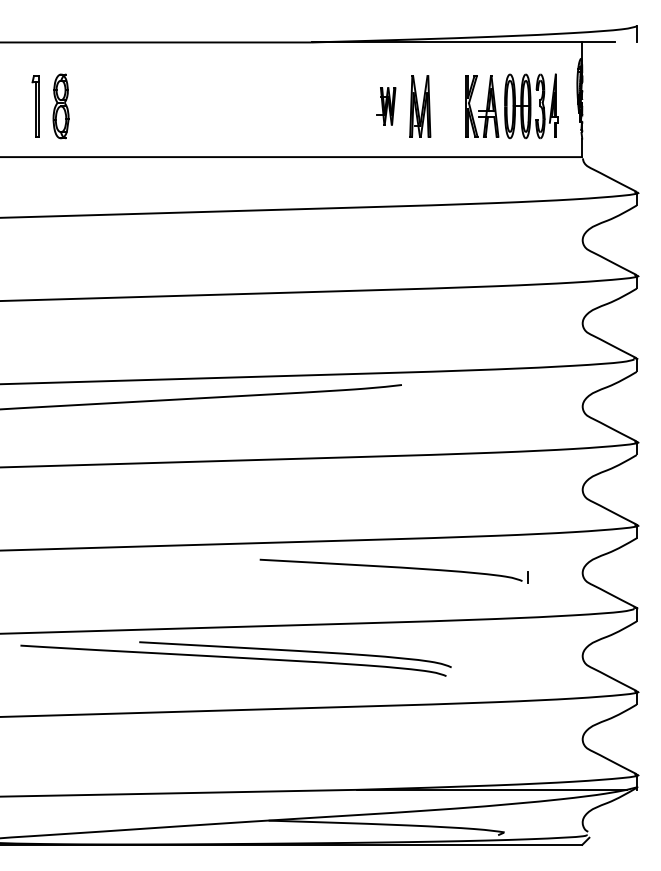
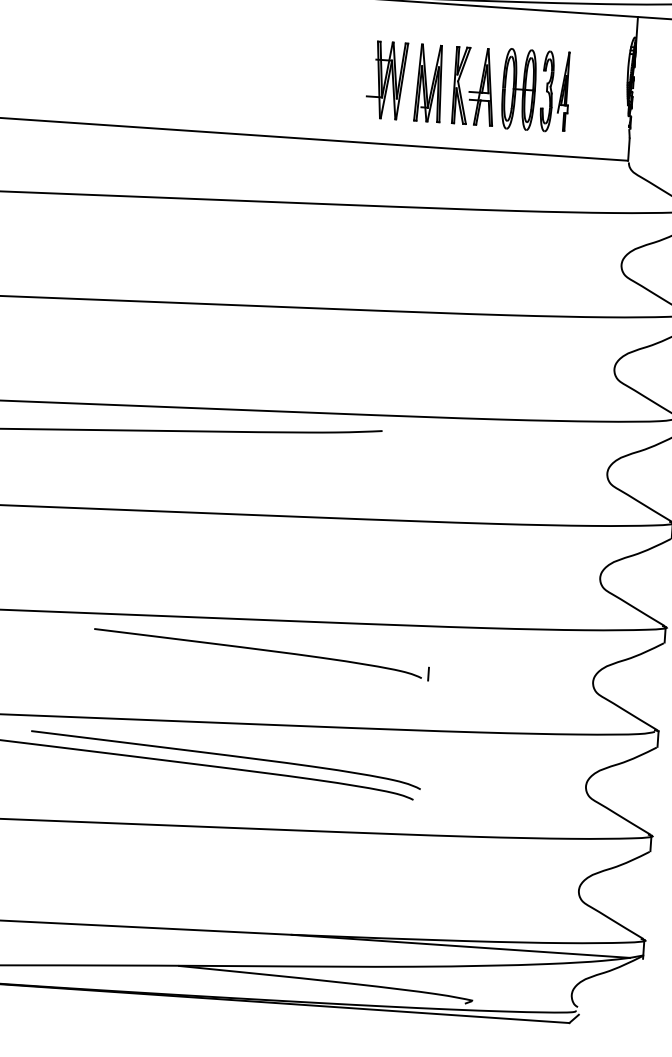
part: (386, 106) -> (386, 80), size x1.67
part: (511, 106) -> (511, 89), moved
part: (393, 570) -> (260, 653), moved

